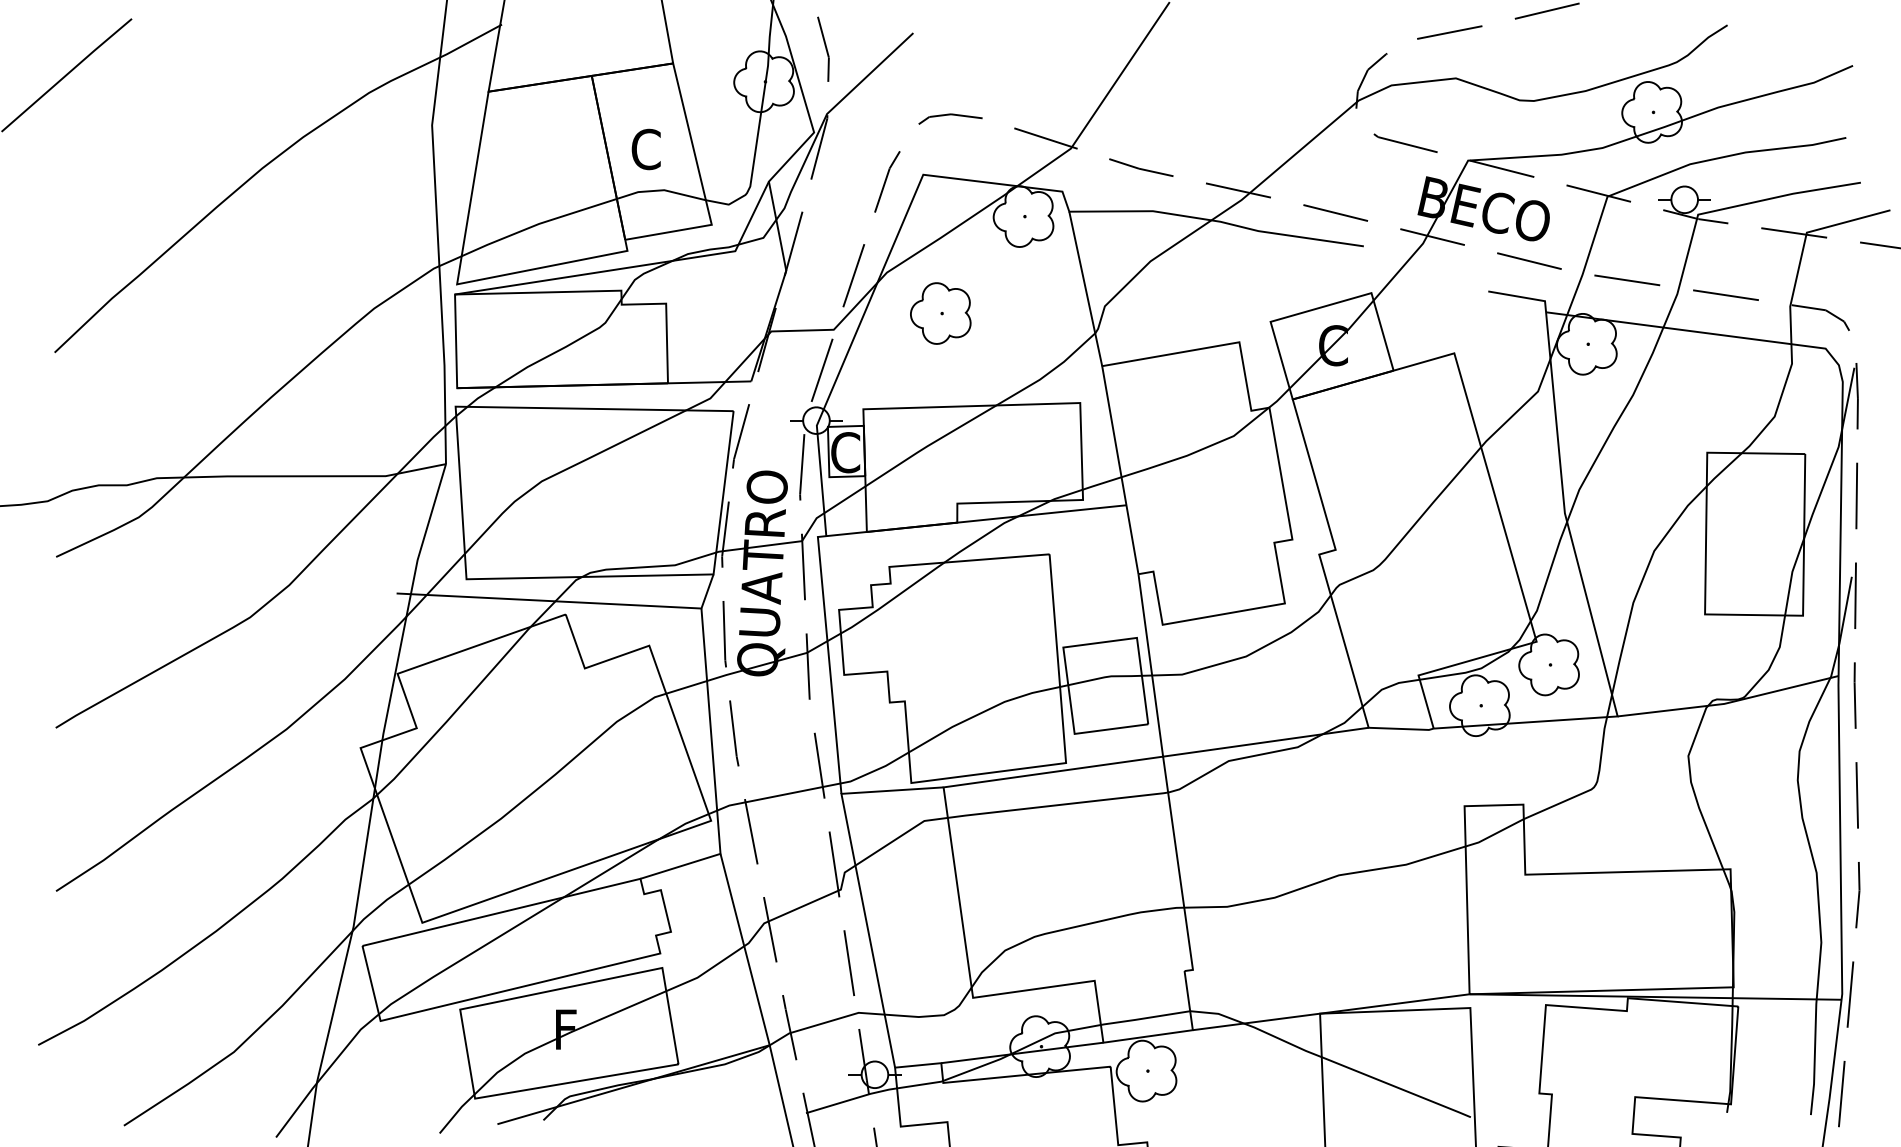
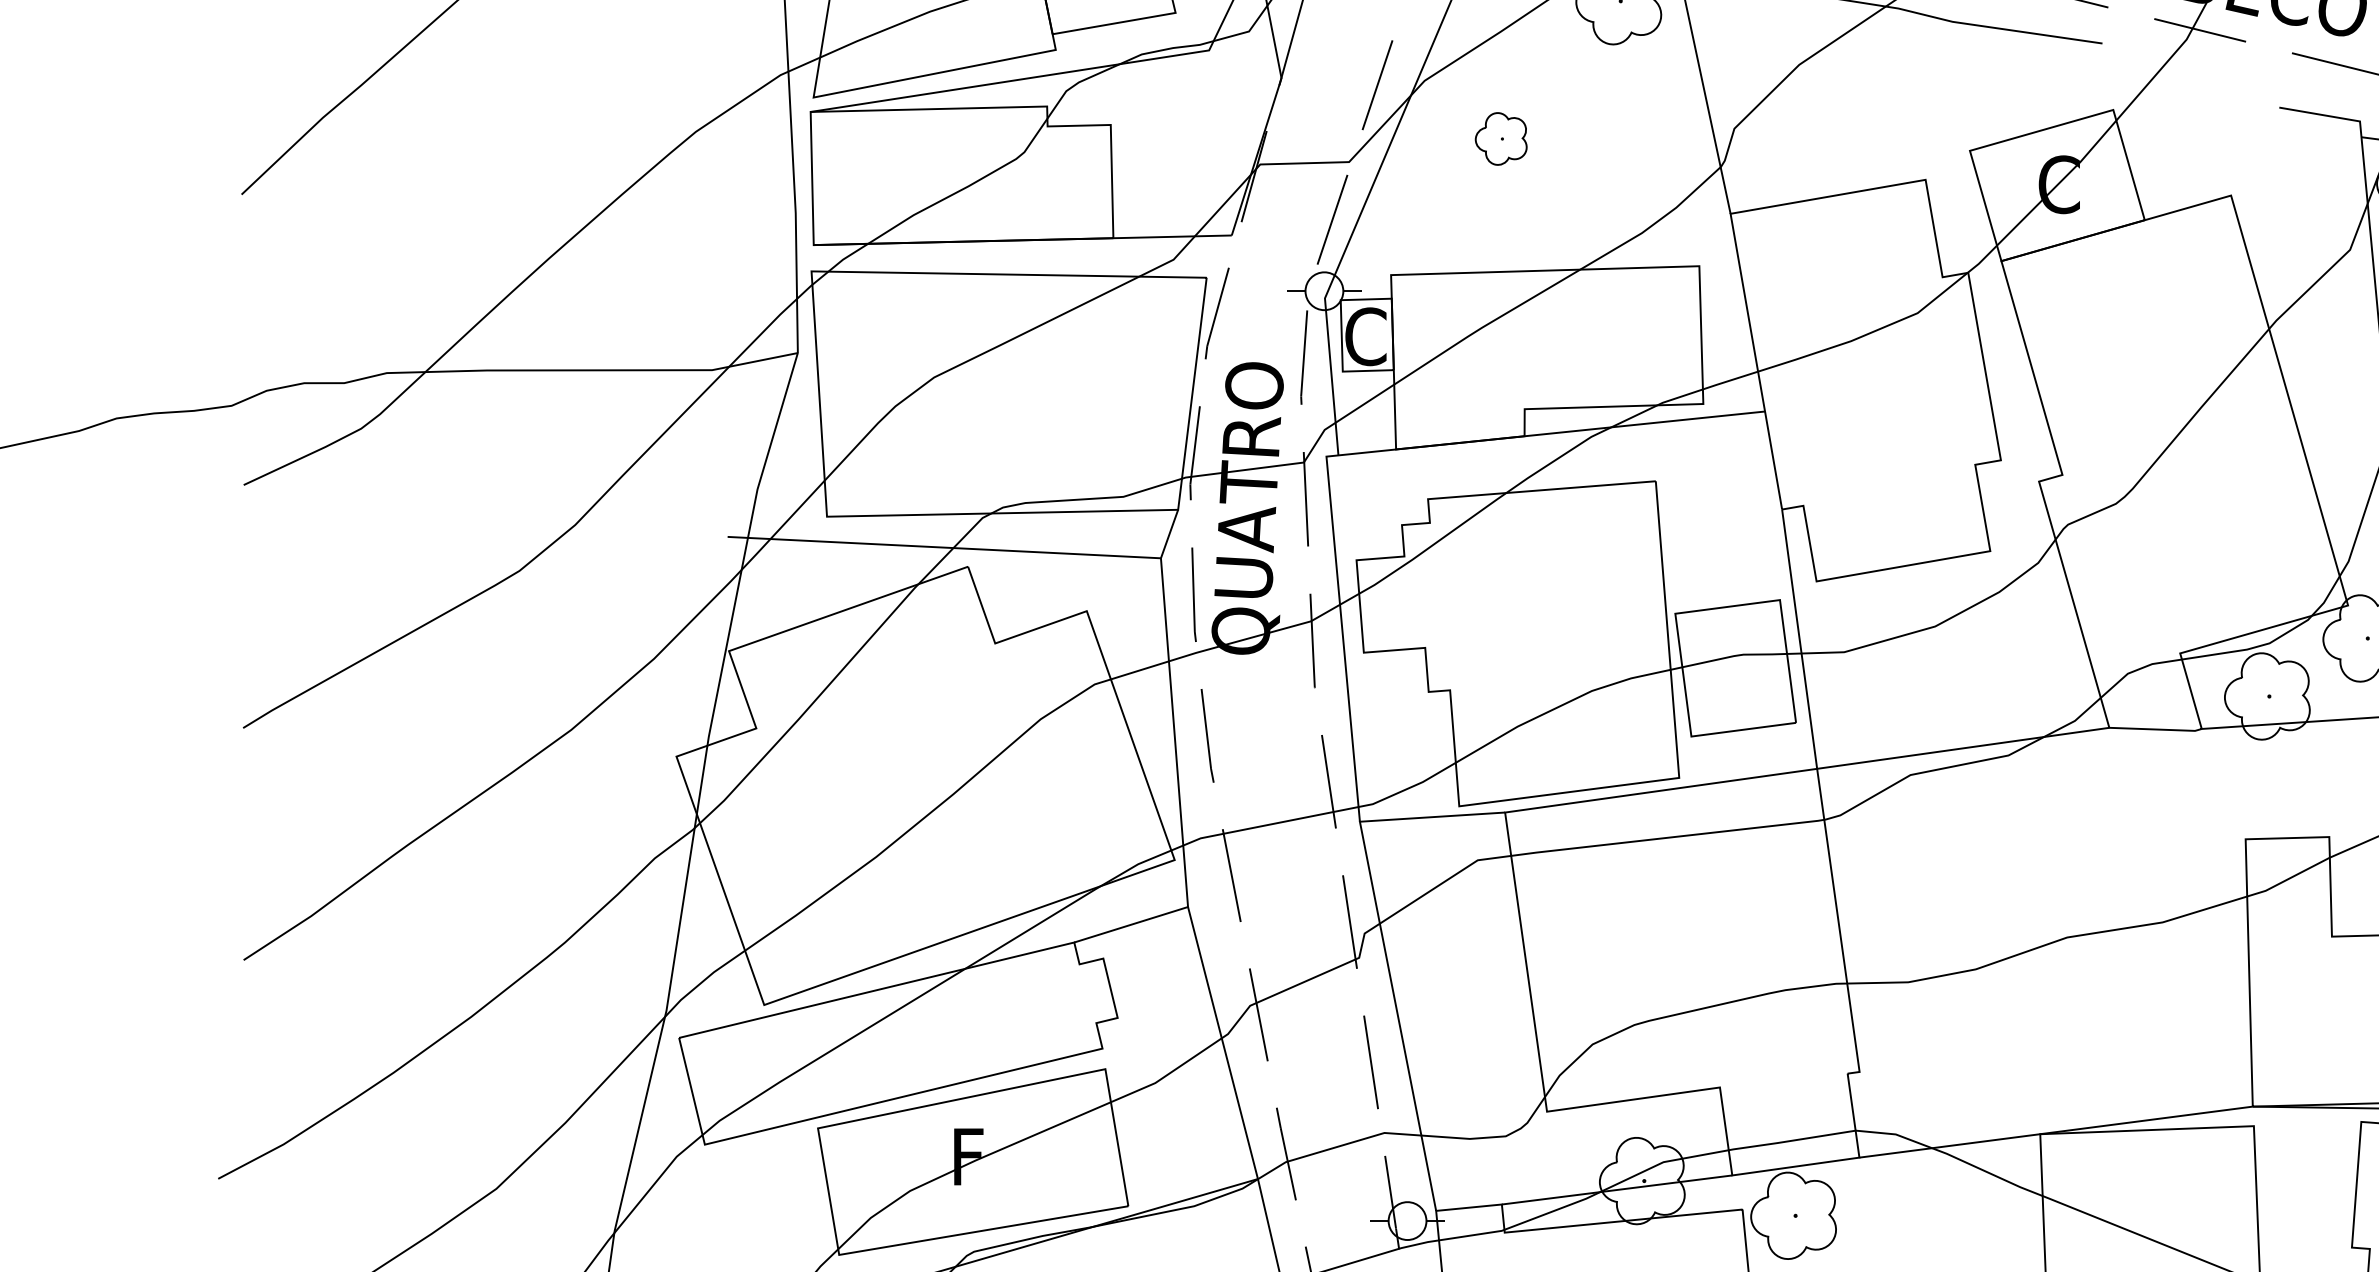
part: (940, 313) -> (1500, 138), size x0.6

